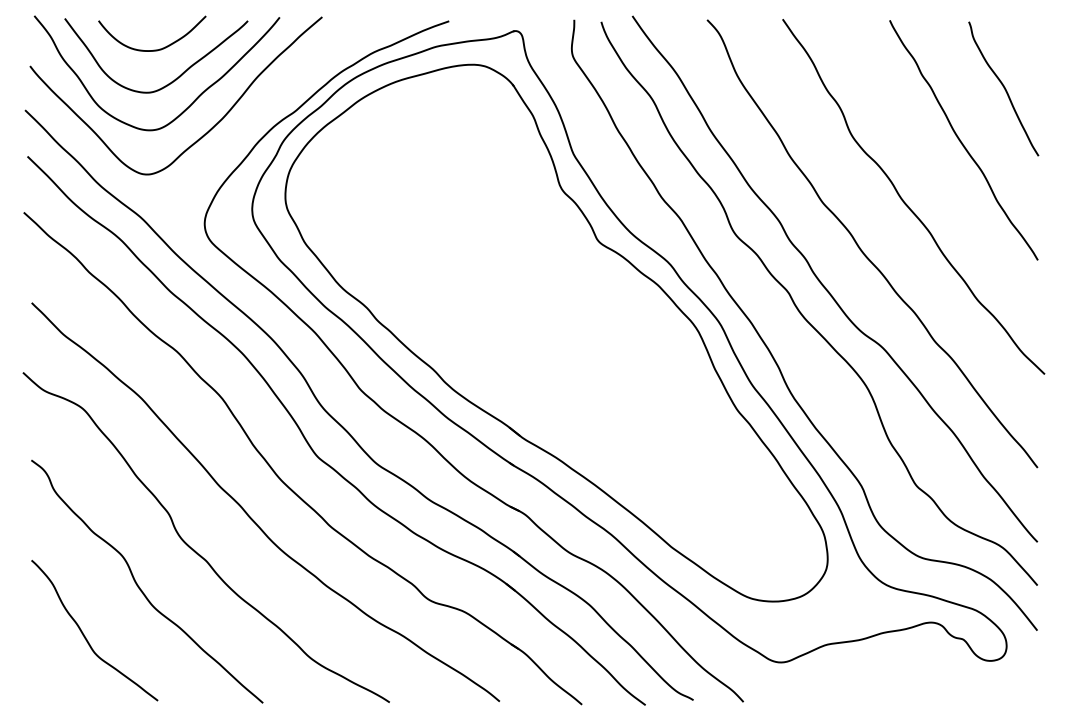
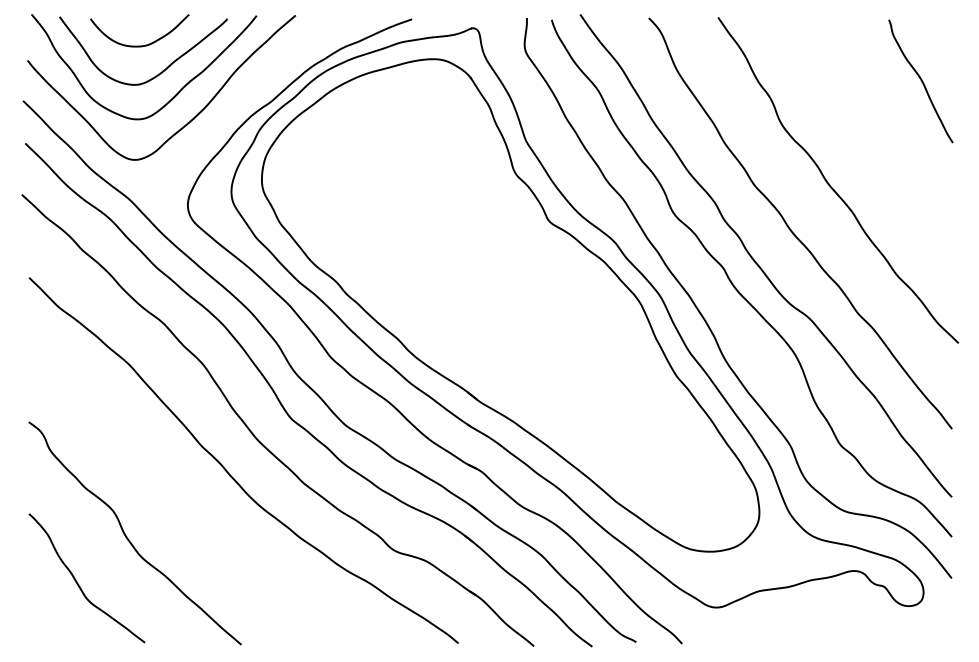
curve: (961, 141) -> (882, 129), removed
curve: (196, 551) -> (180, 505), removed

